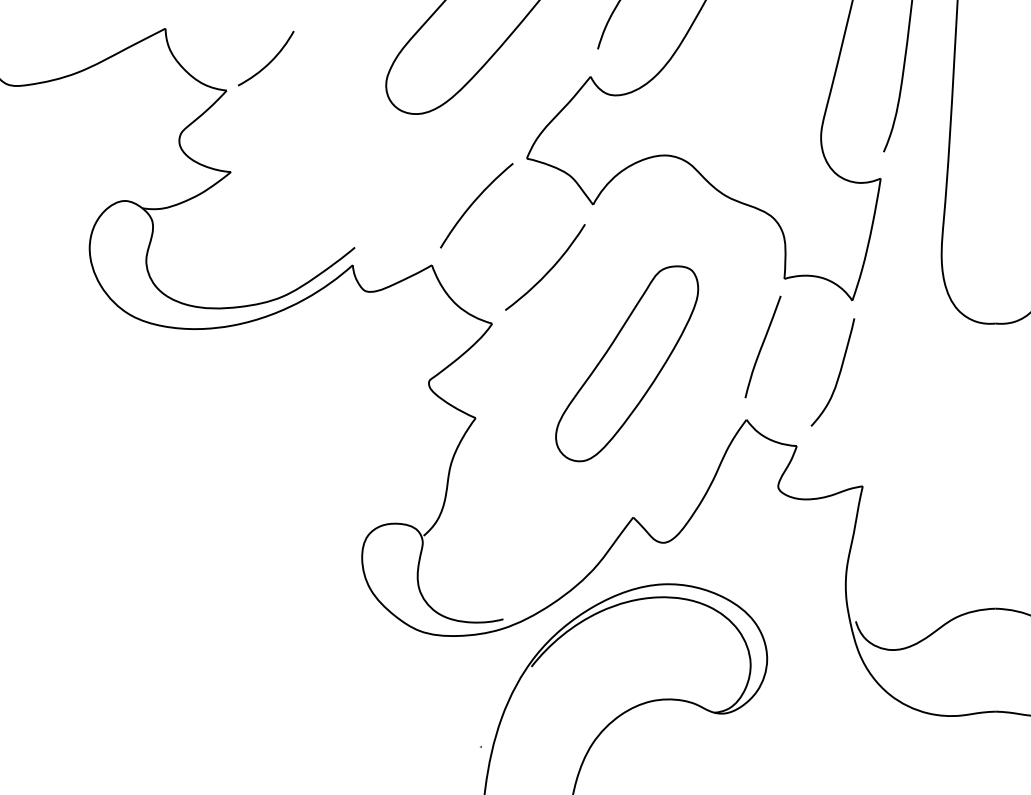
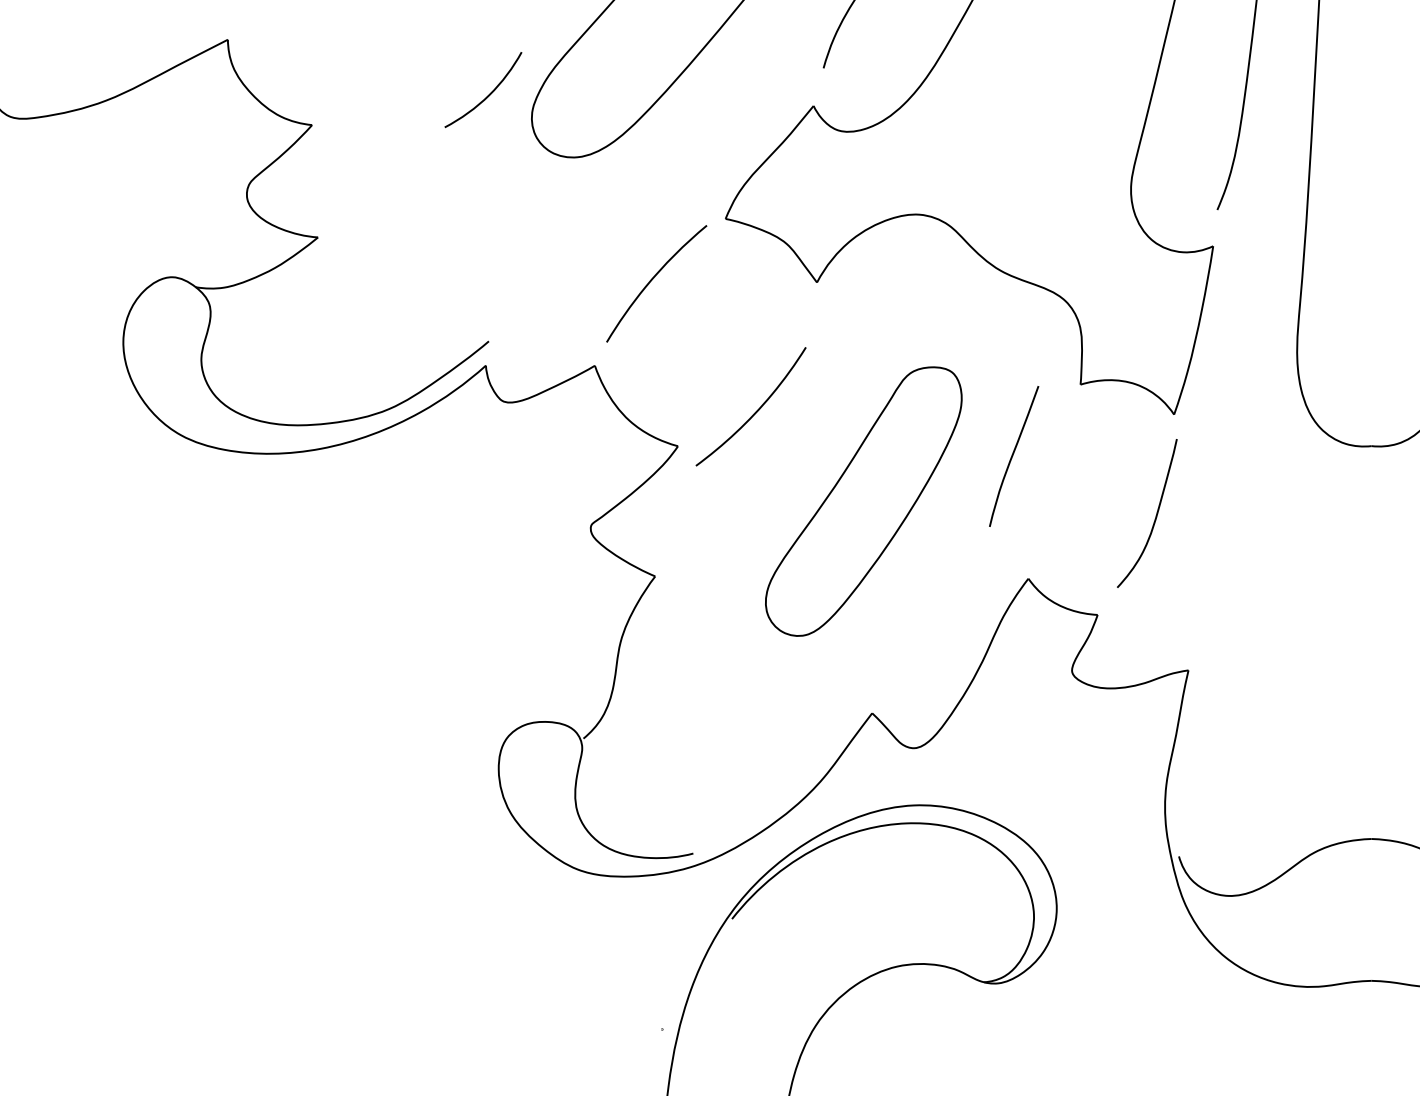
curve: (269, 61) -> (488, 94), moved
curve: (548, 270) -> (755, 411), moved
curve: (762, 347) -> (1013, 456), moved

